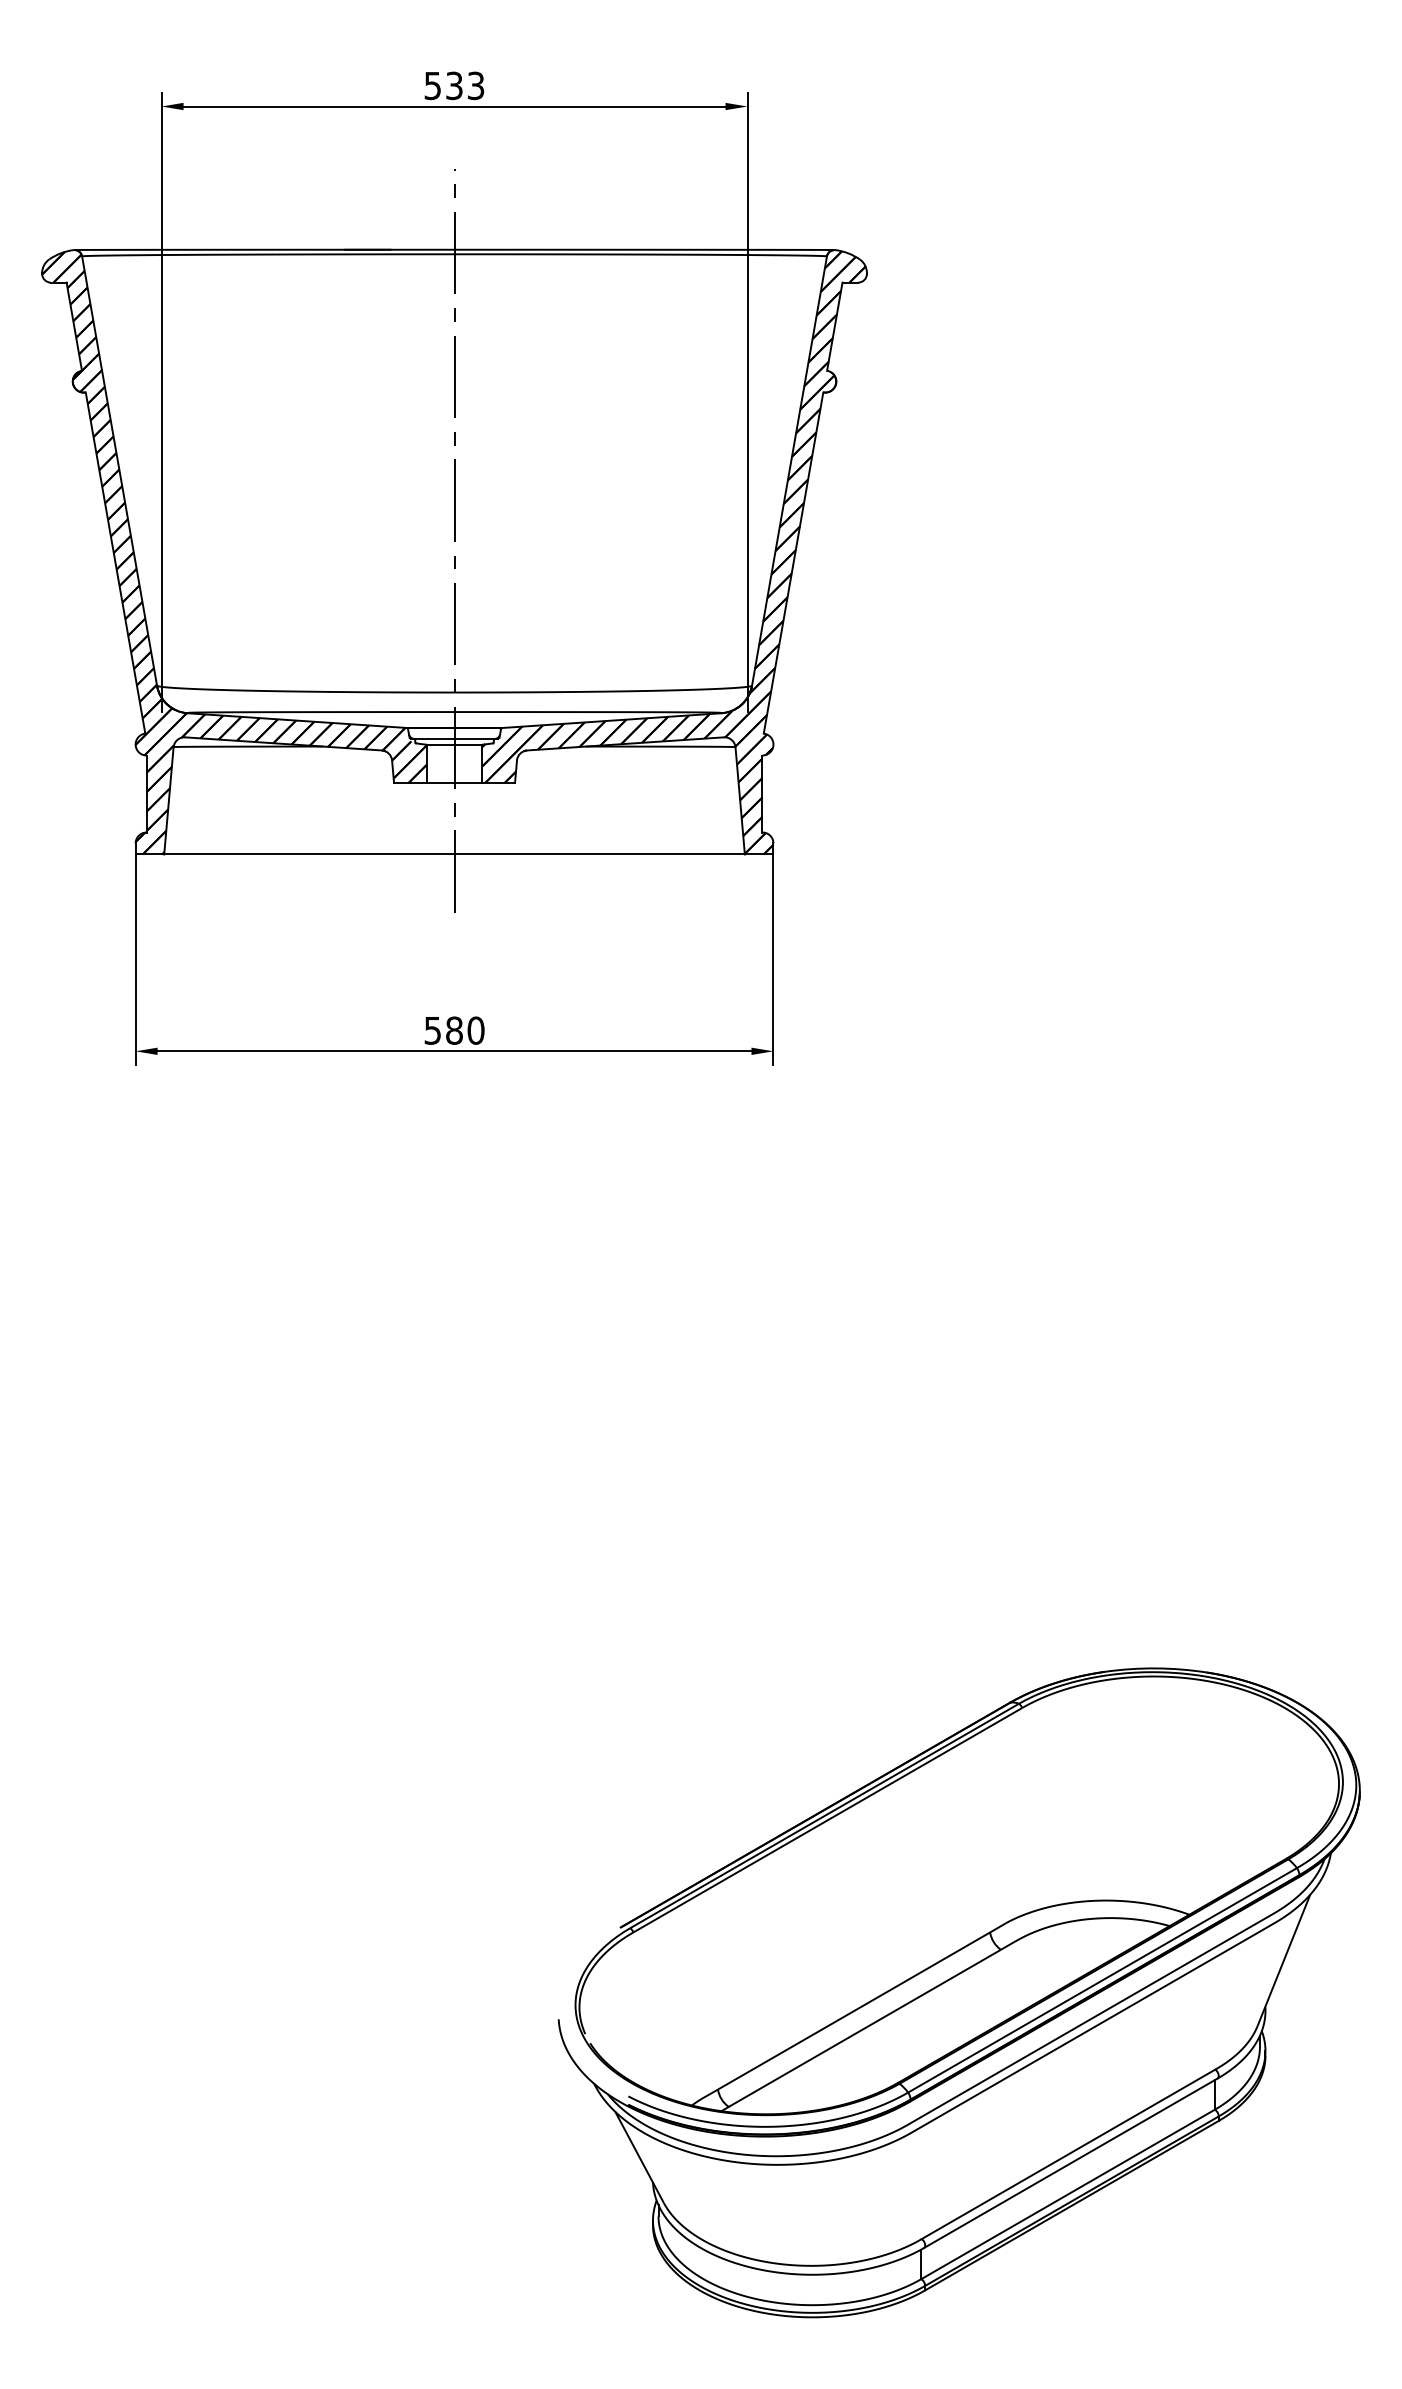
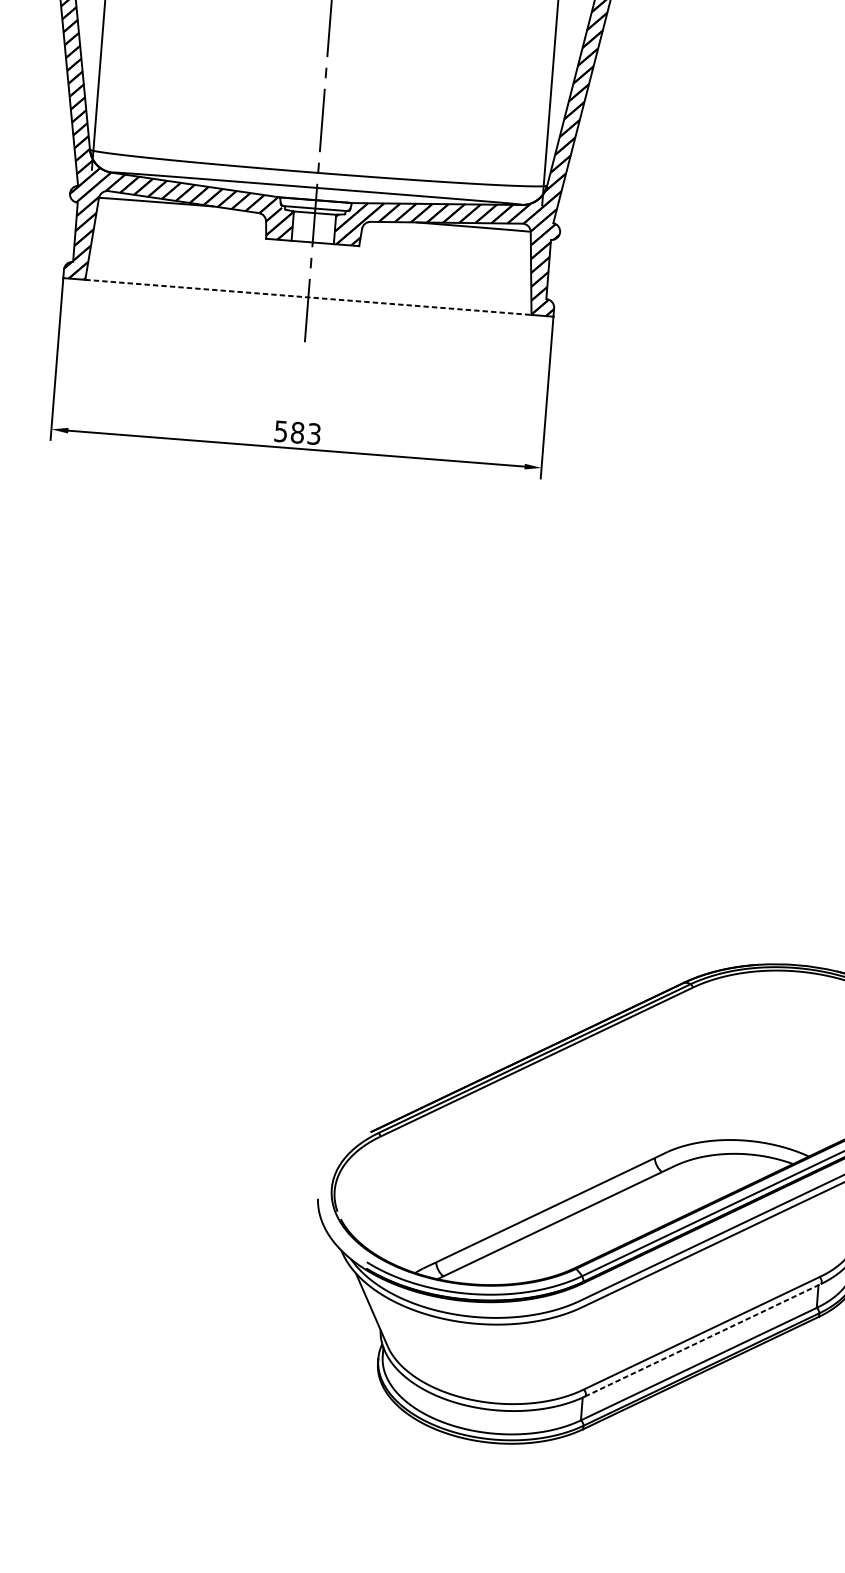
line: (455, 854) -> (309, 297), solid -> dashed
text: (475, 1030) -> (313, 433), 580 -> 583
line: (1071, 2163) -> (703, 1340), solid -> dashed

